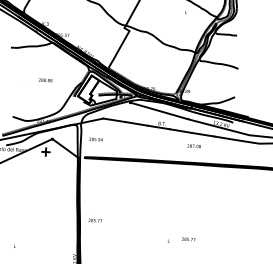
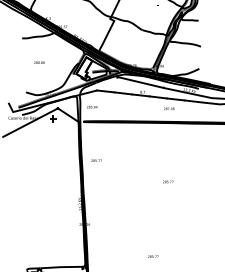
text: (45, 80) -> (39, 62), moved
text: (95, 220) -> (96, 160), moved

